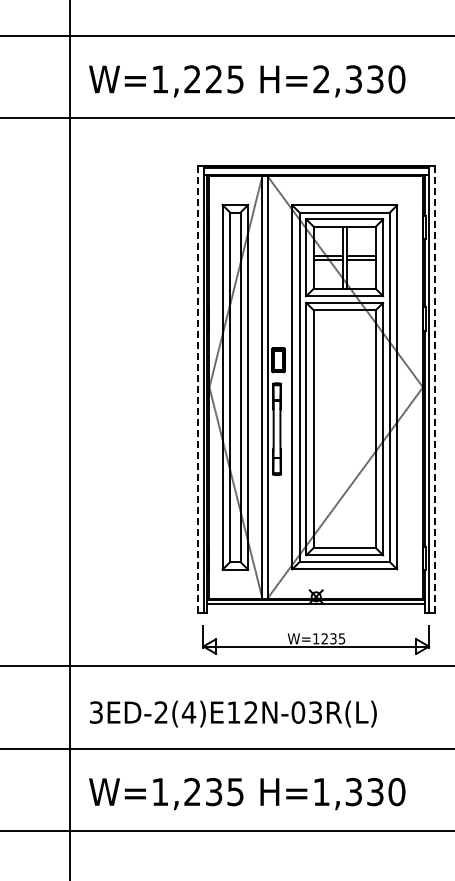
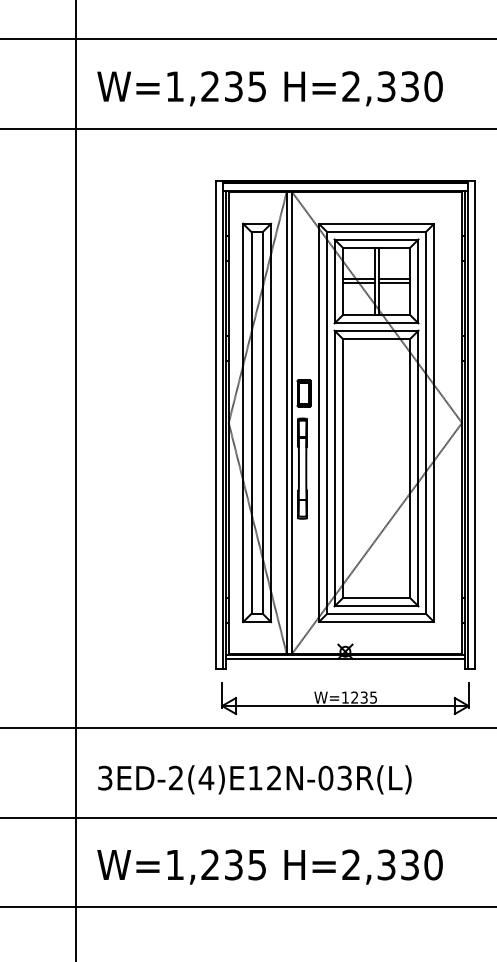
text: (213, 79) -> (233, 86), W=1,225 -> W=1,235
line: (197, 389) -> (215, 425), dashed -> solid
line: (434, 389) -> (474, 425), dashed -> solid
text: (321, 791) -> (351, 864), H=1,330 -> H=2,330

